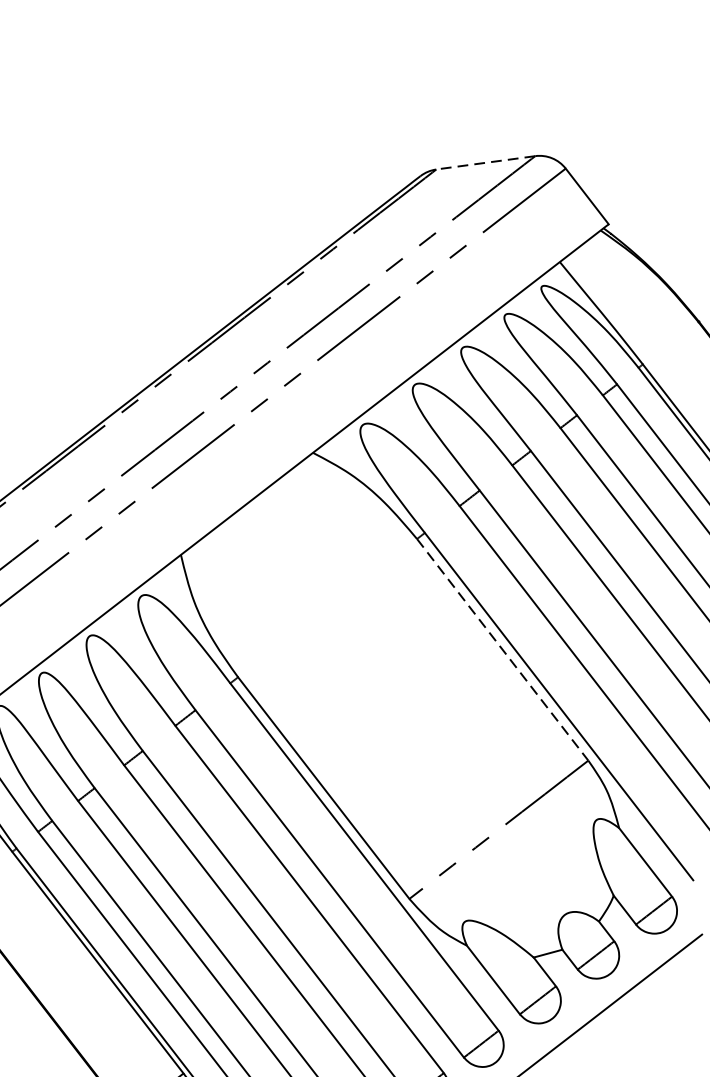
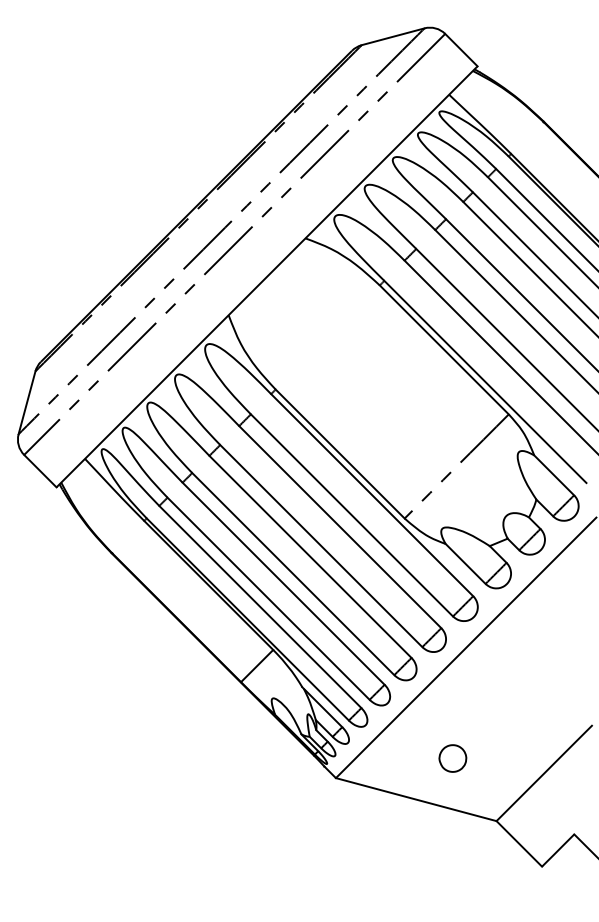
line: (486, 162) -> (393, 36), dashed -> solid
line: (502, 650) -> (444, 350), dashed -> solid

